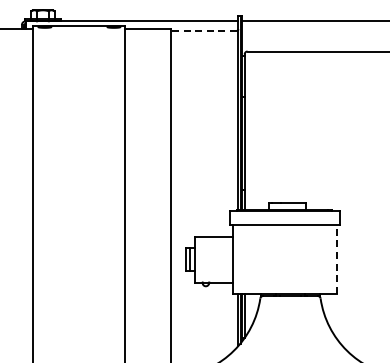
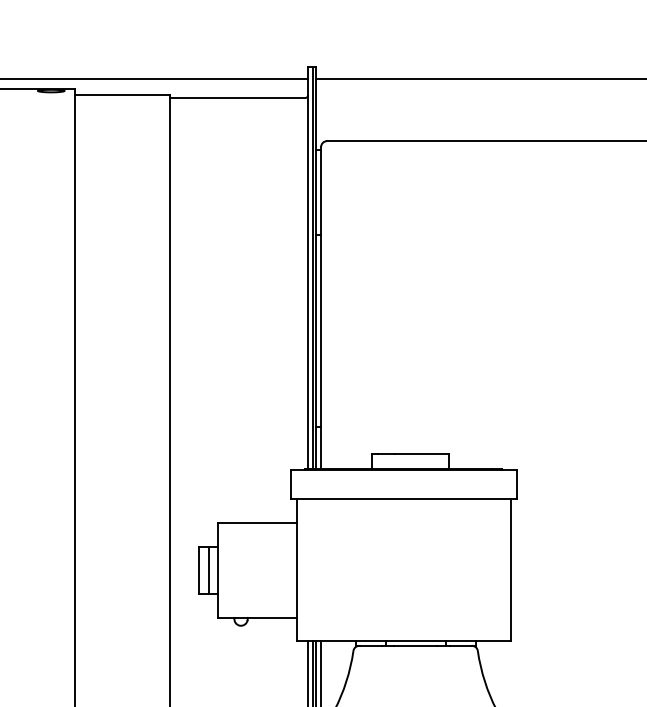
line: (204, 30) -> (238, 97), dashed -> solid
line: (336, 259) -> (510, 570), dashed -> solid

